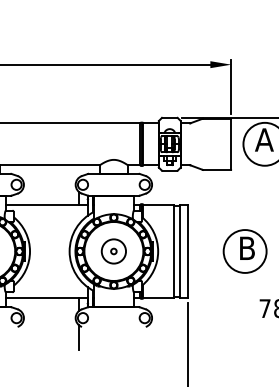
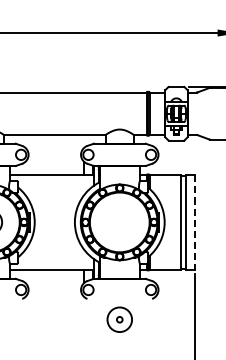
part: (113, 251) -> (119, 319), moved
line: (188, 251) -> (195, 222), solid -> dashed
line: (78, 337) -> (83, 309), removed

